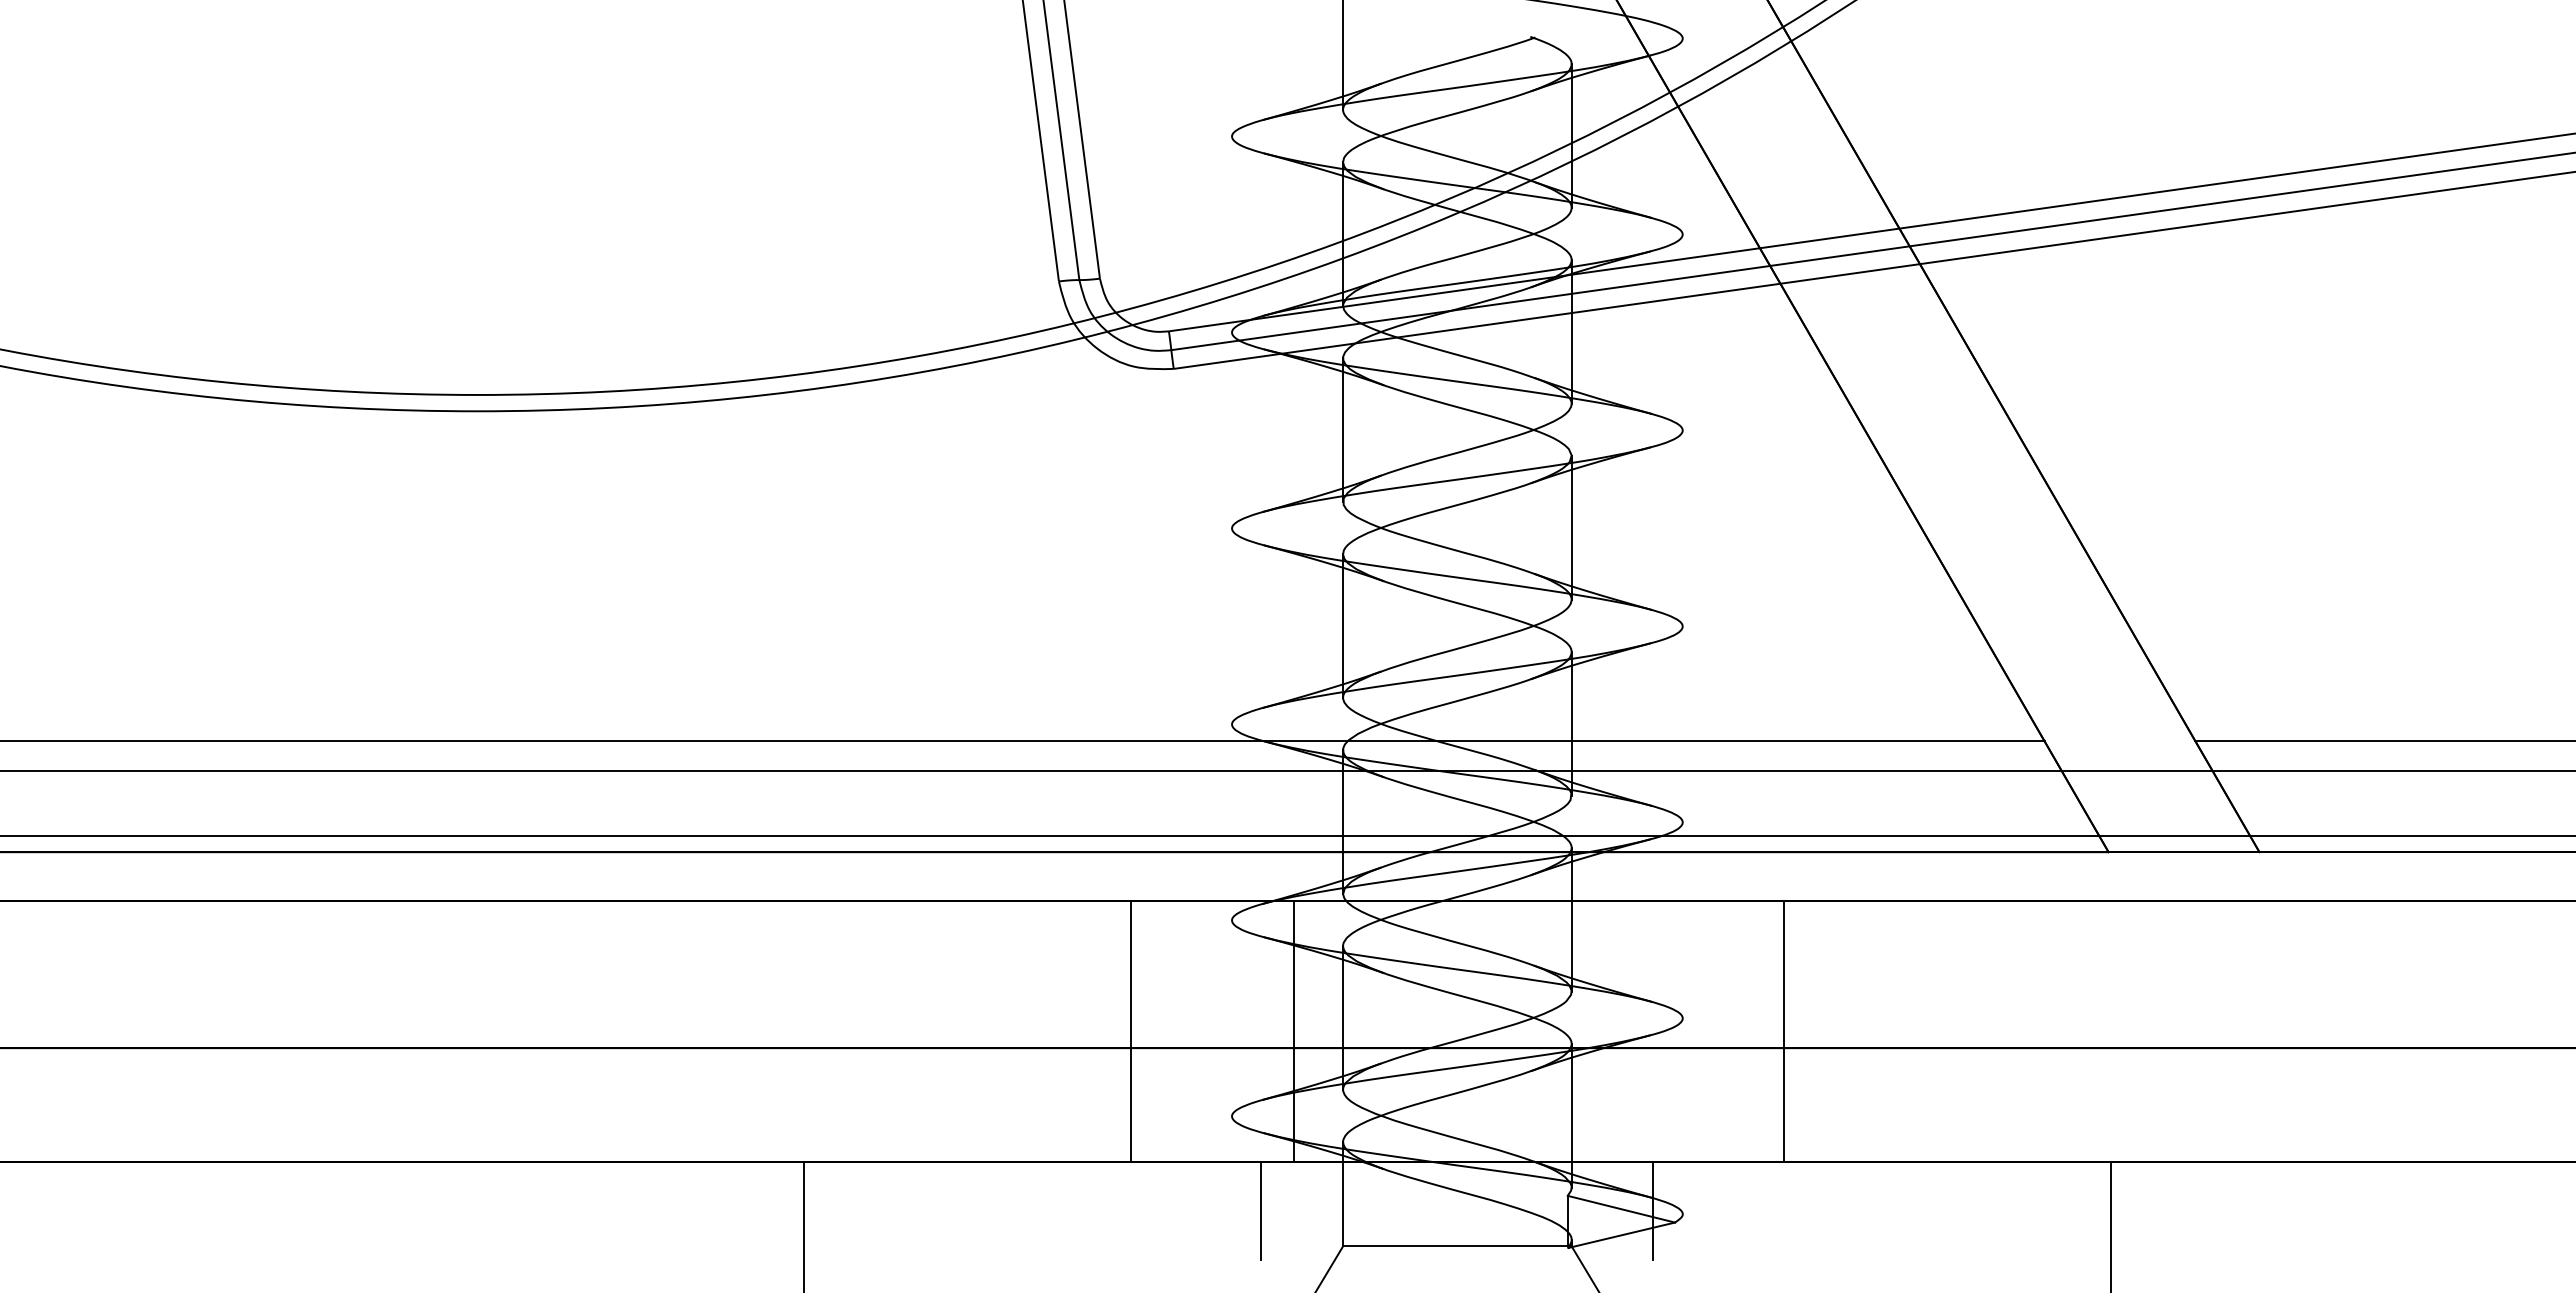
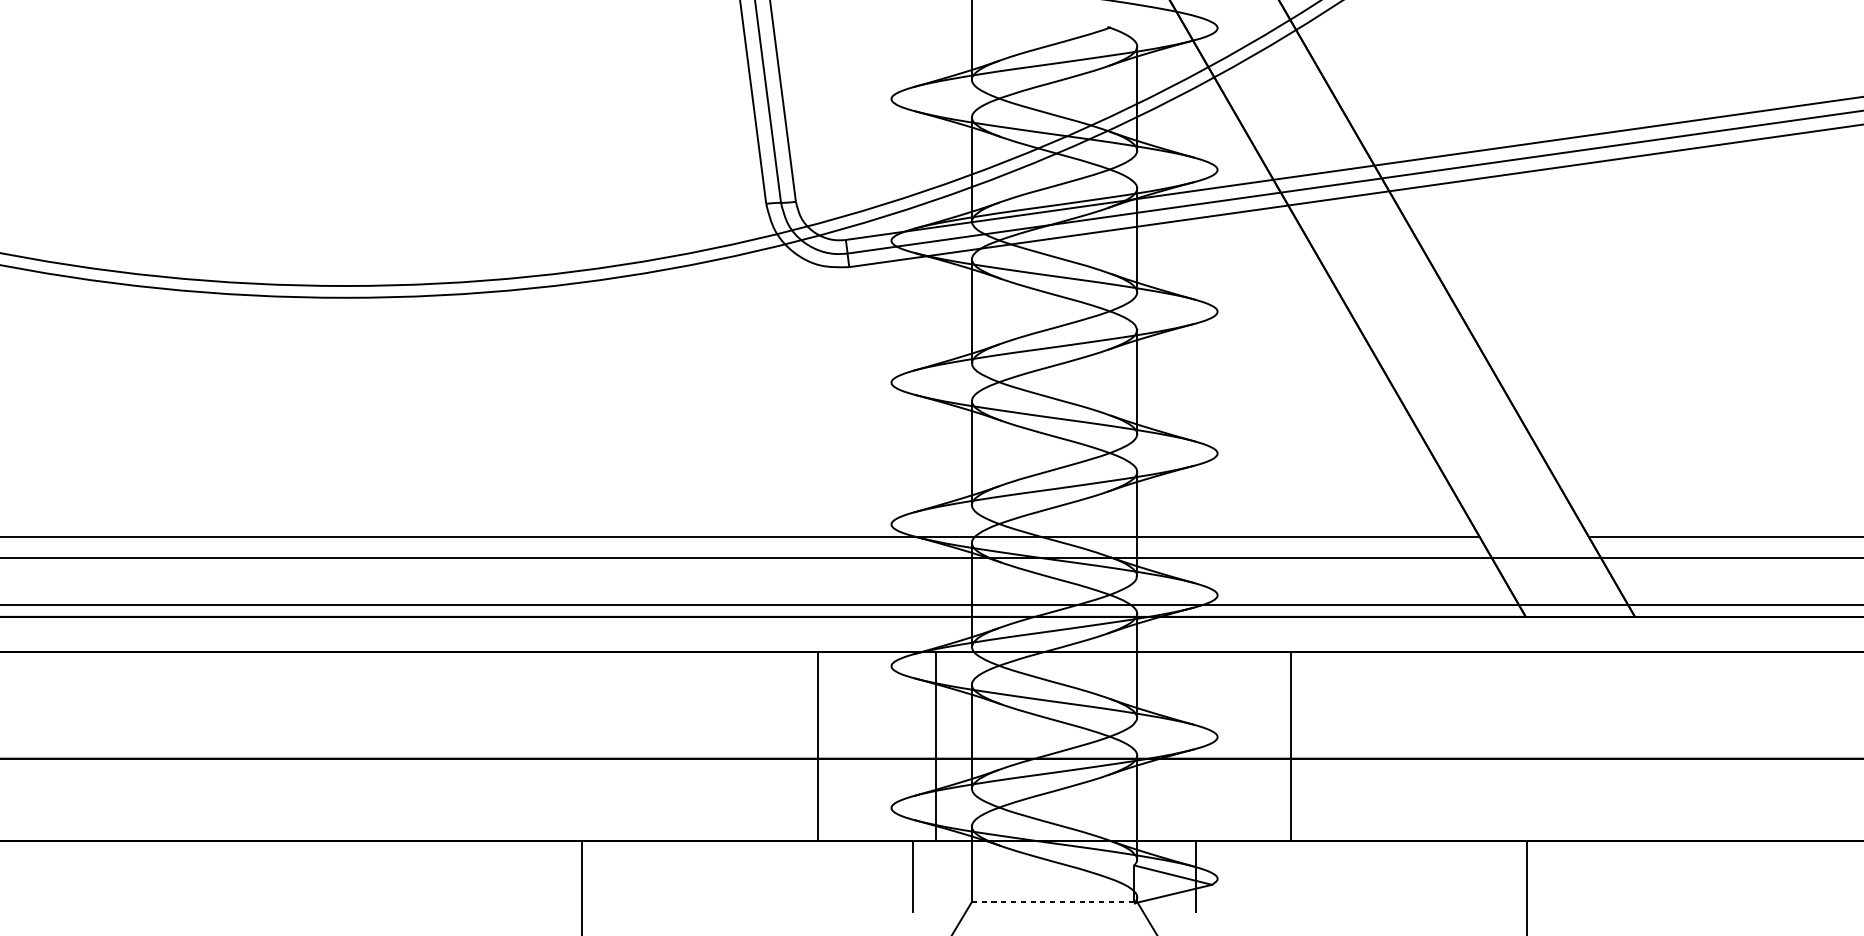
line: (1457, 1246) -> (1054, 902), solid -> dashed

